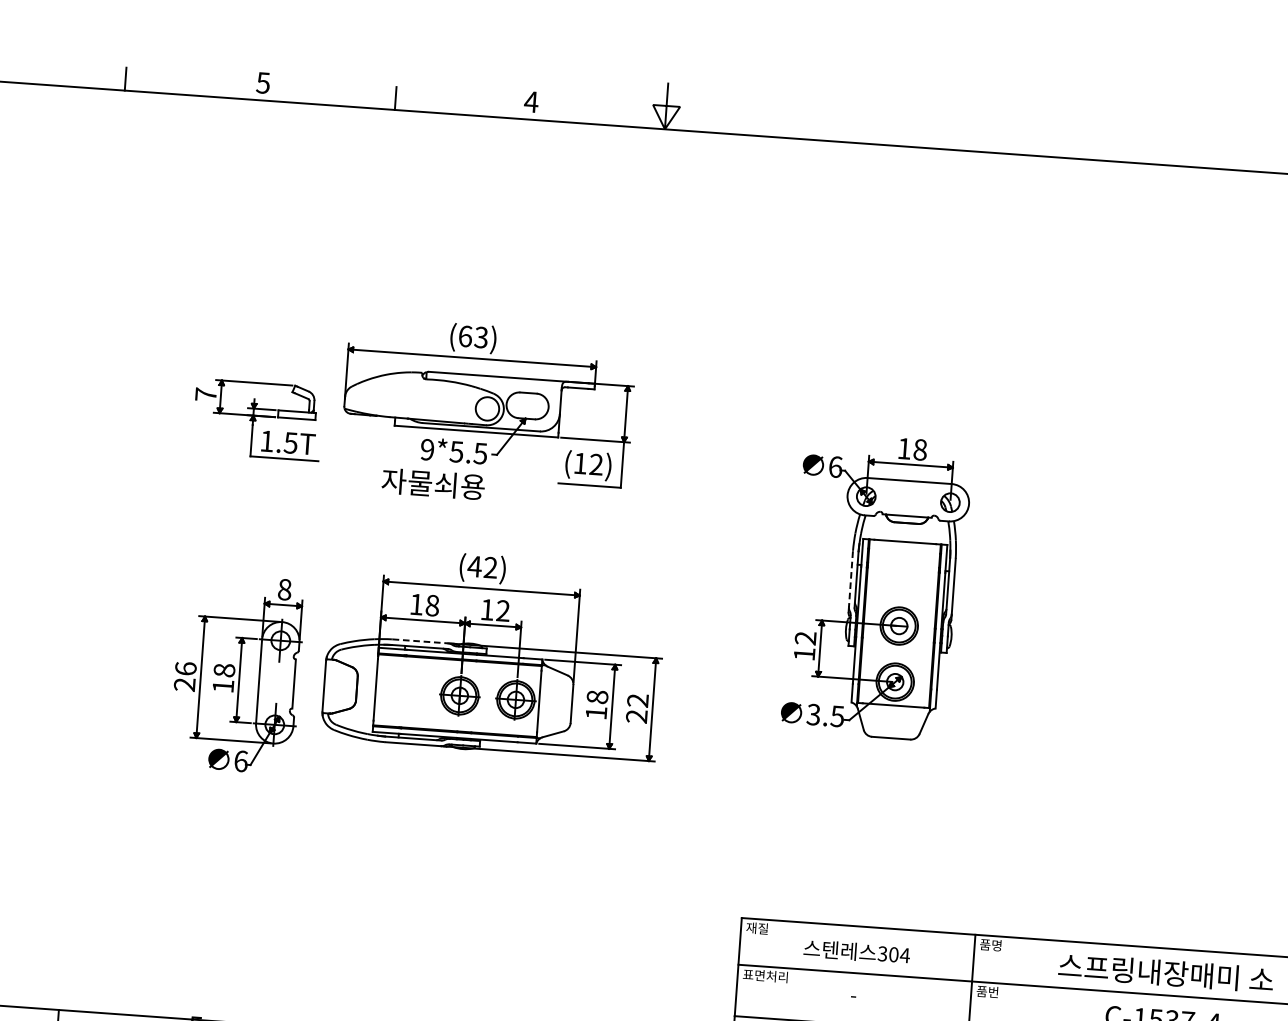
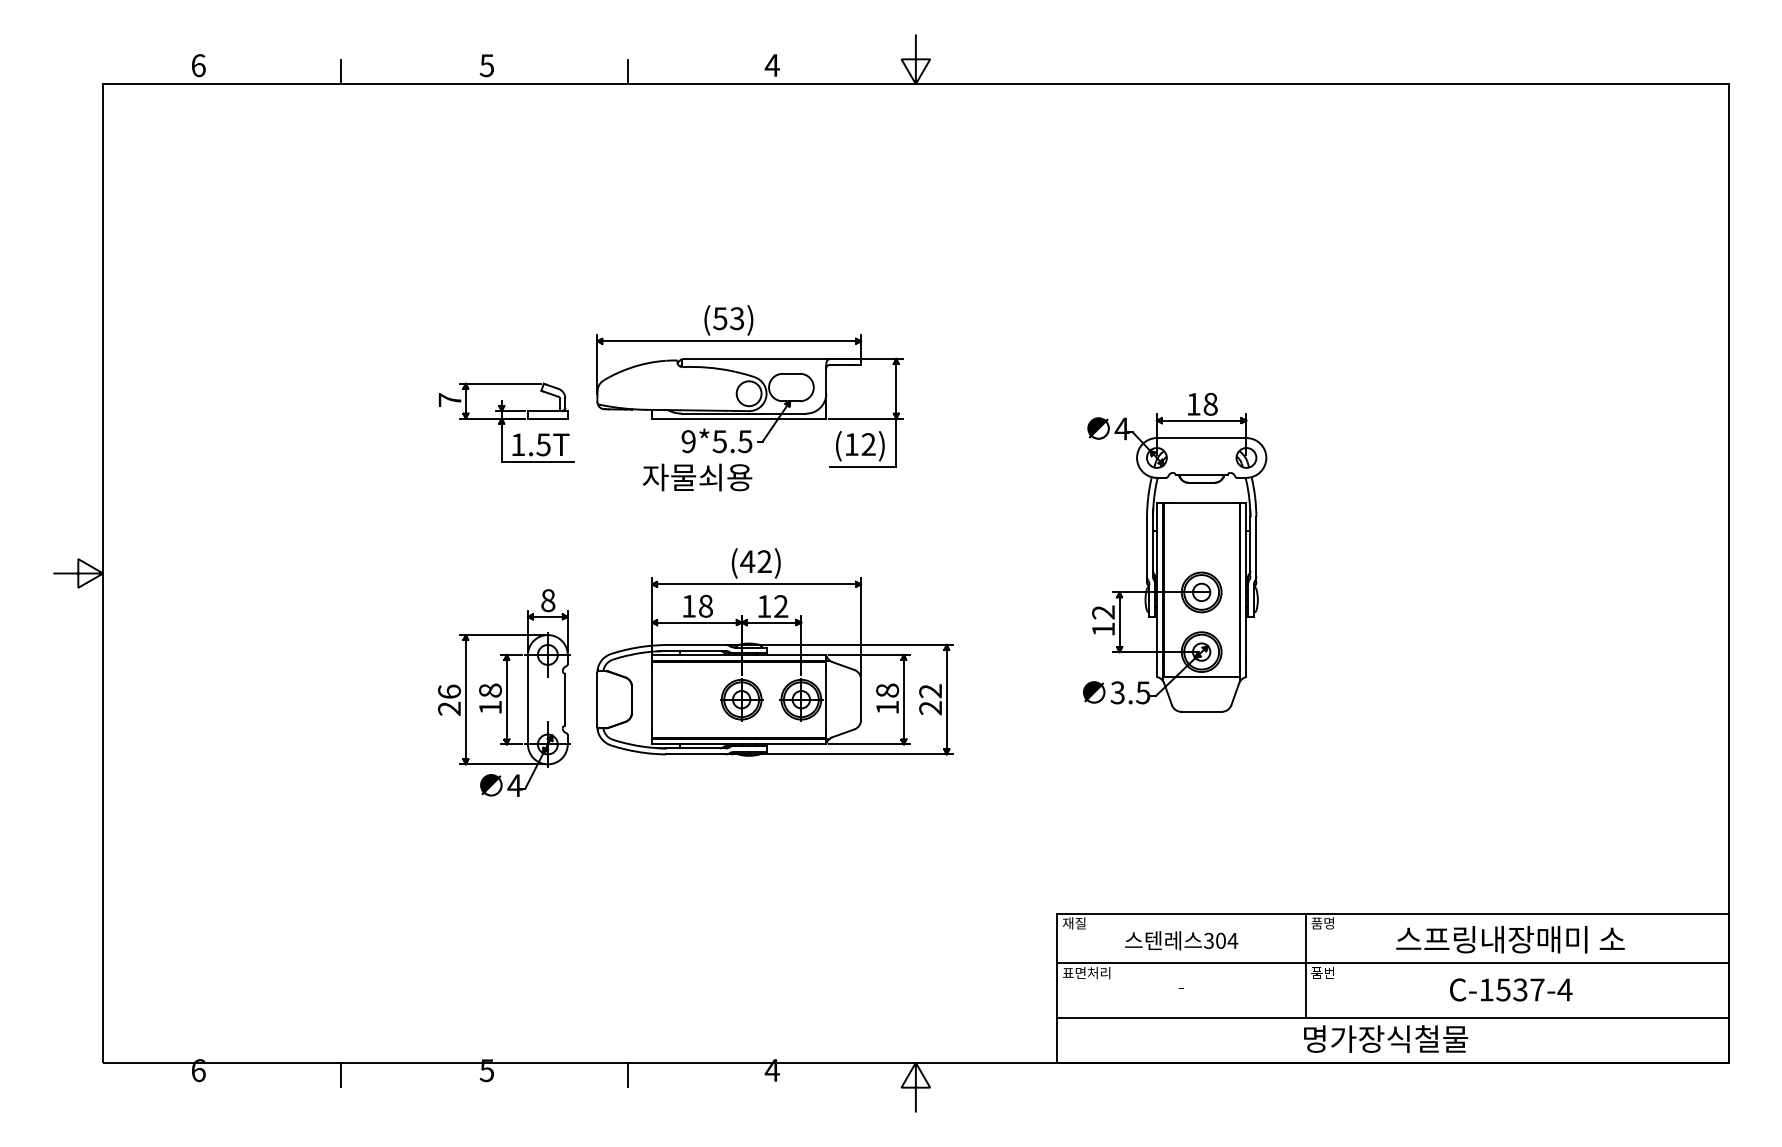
text: (465, 336) -> (720, 318), (63) -> (53)
text: (834, 466) -> (1121, 428), 6 -> 4
line: (850, 579) -> (1146, 546), dashed -> solid
line: (420, 641) -> (695, 645), dashed -> solid
text: (240, 761) -> (514, 785), 6 -> 4

